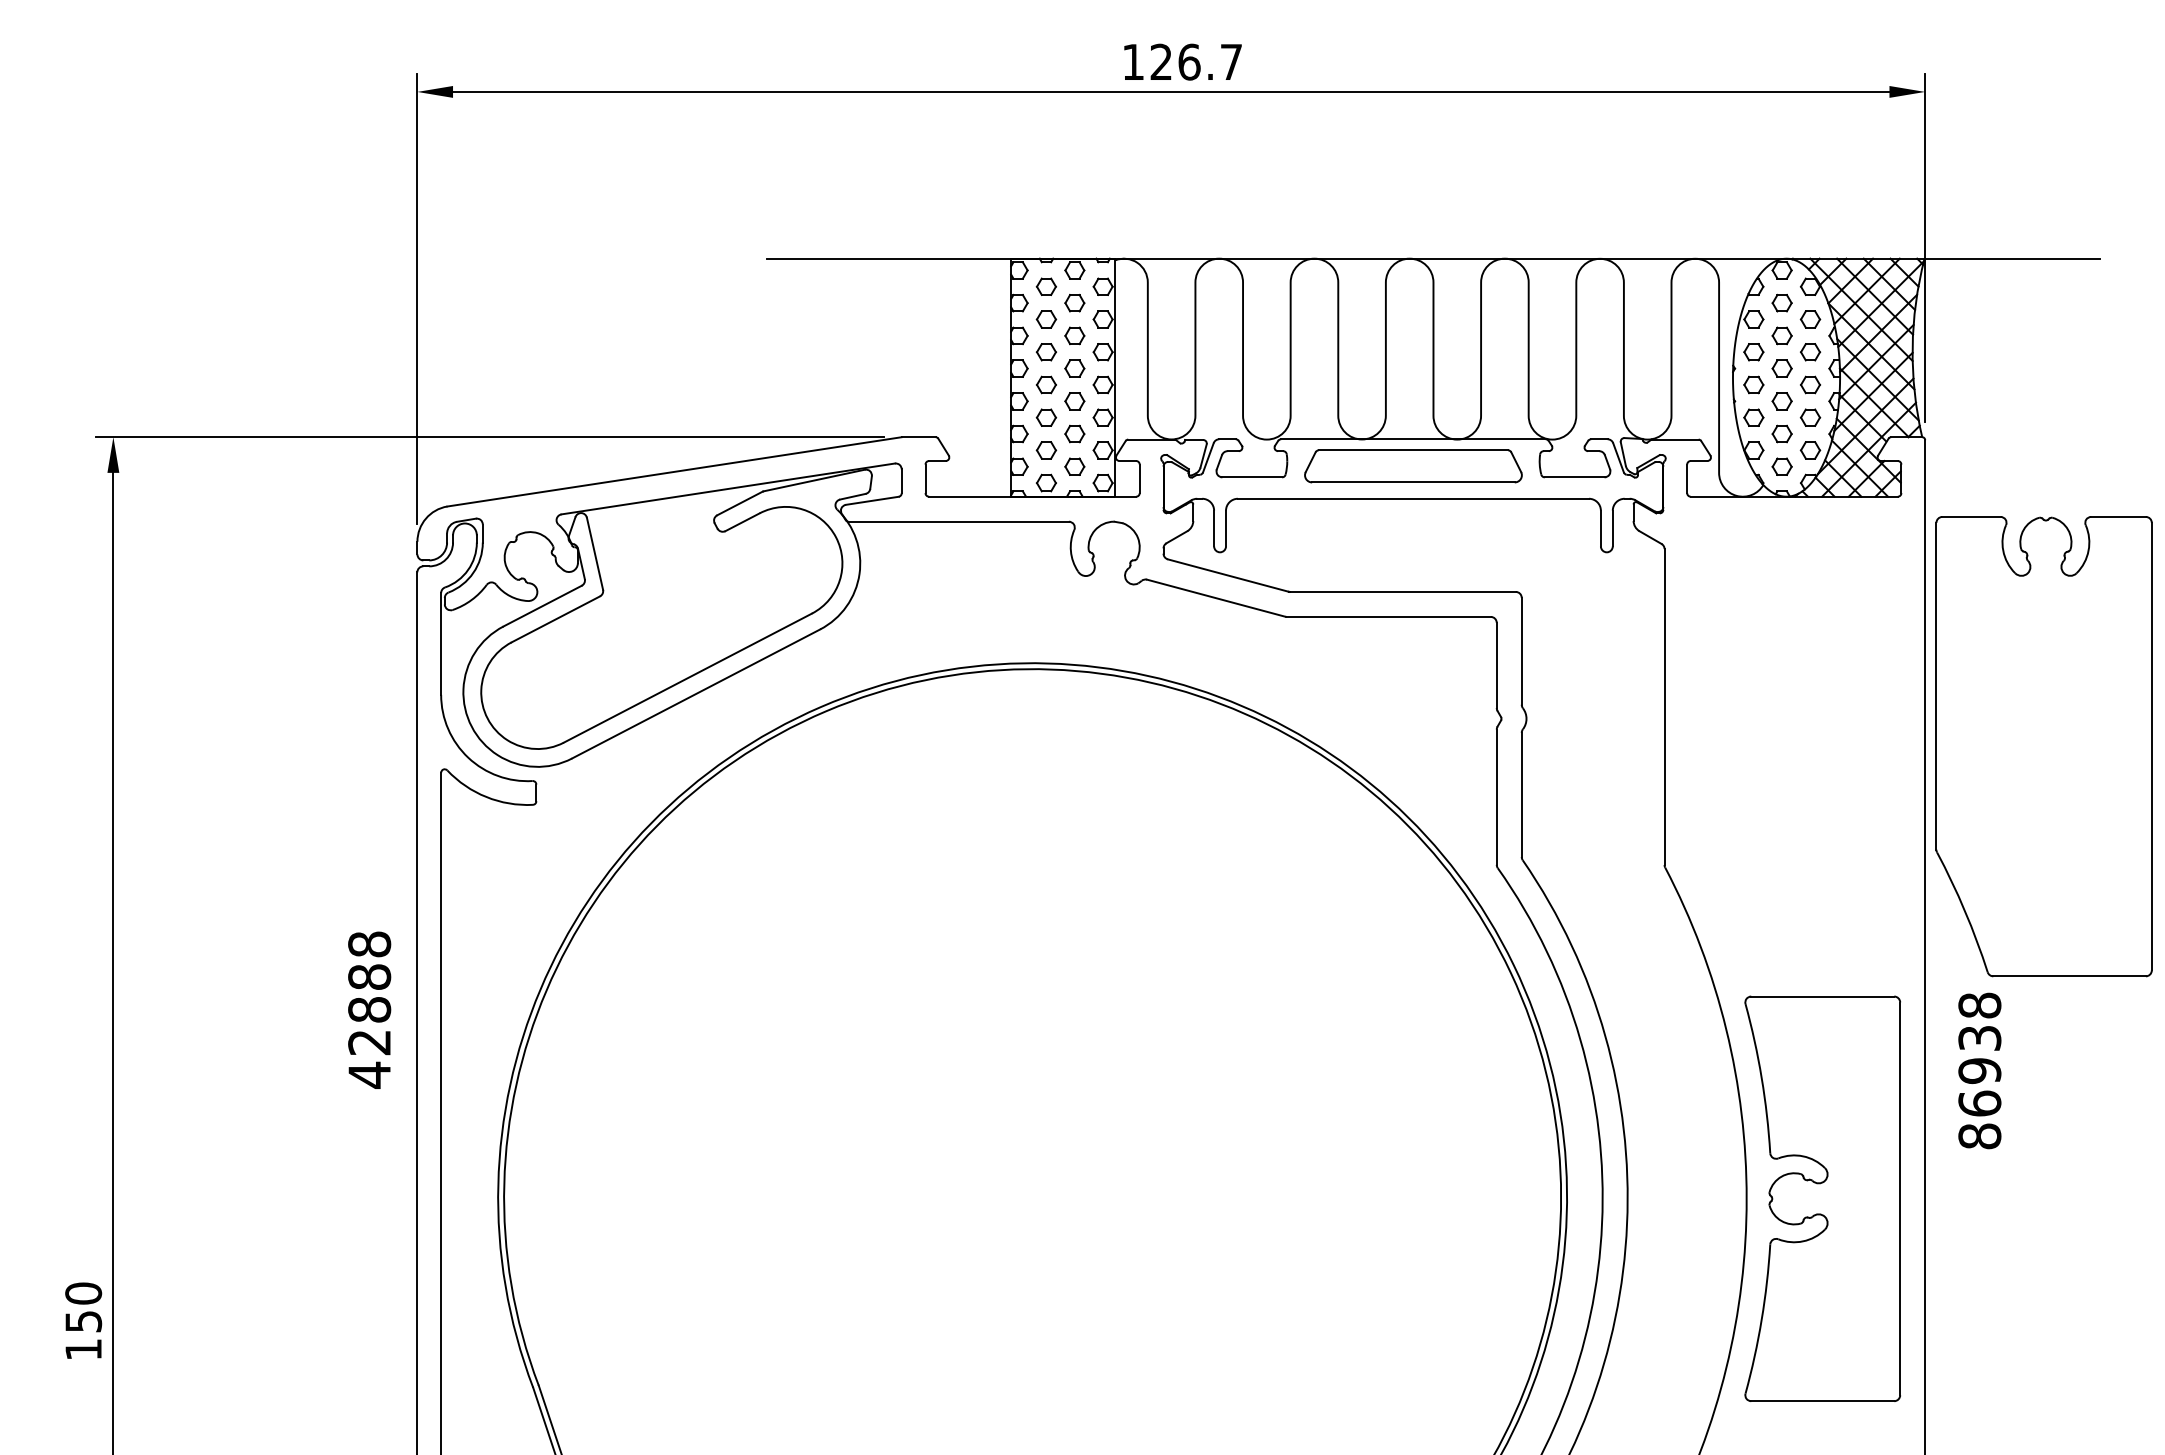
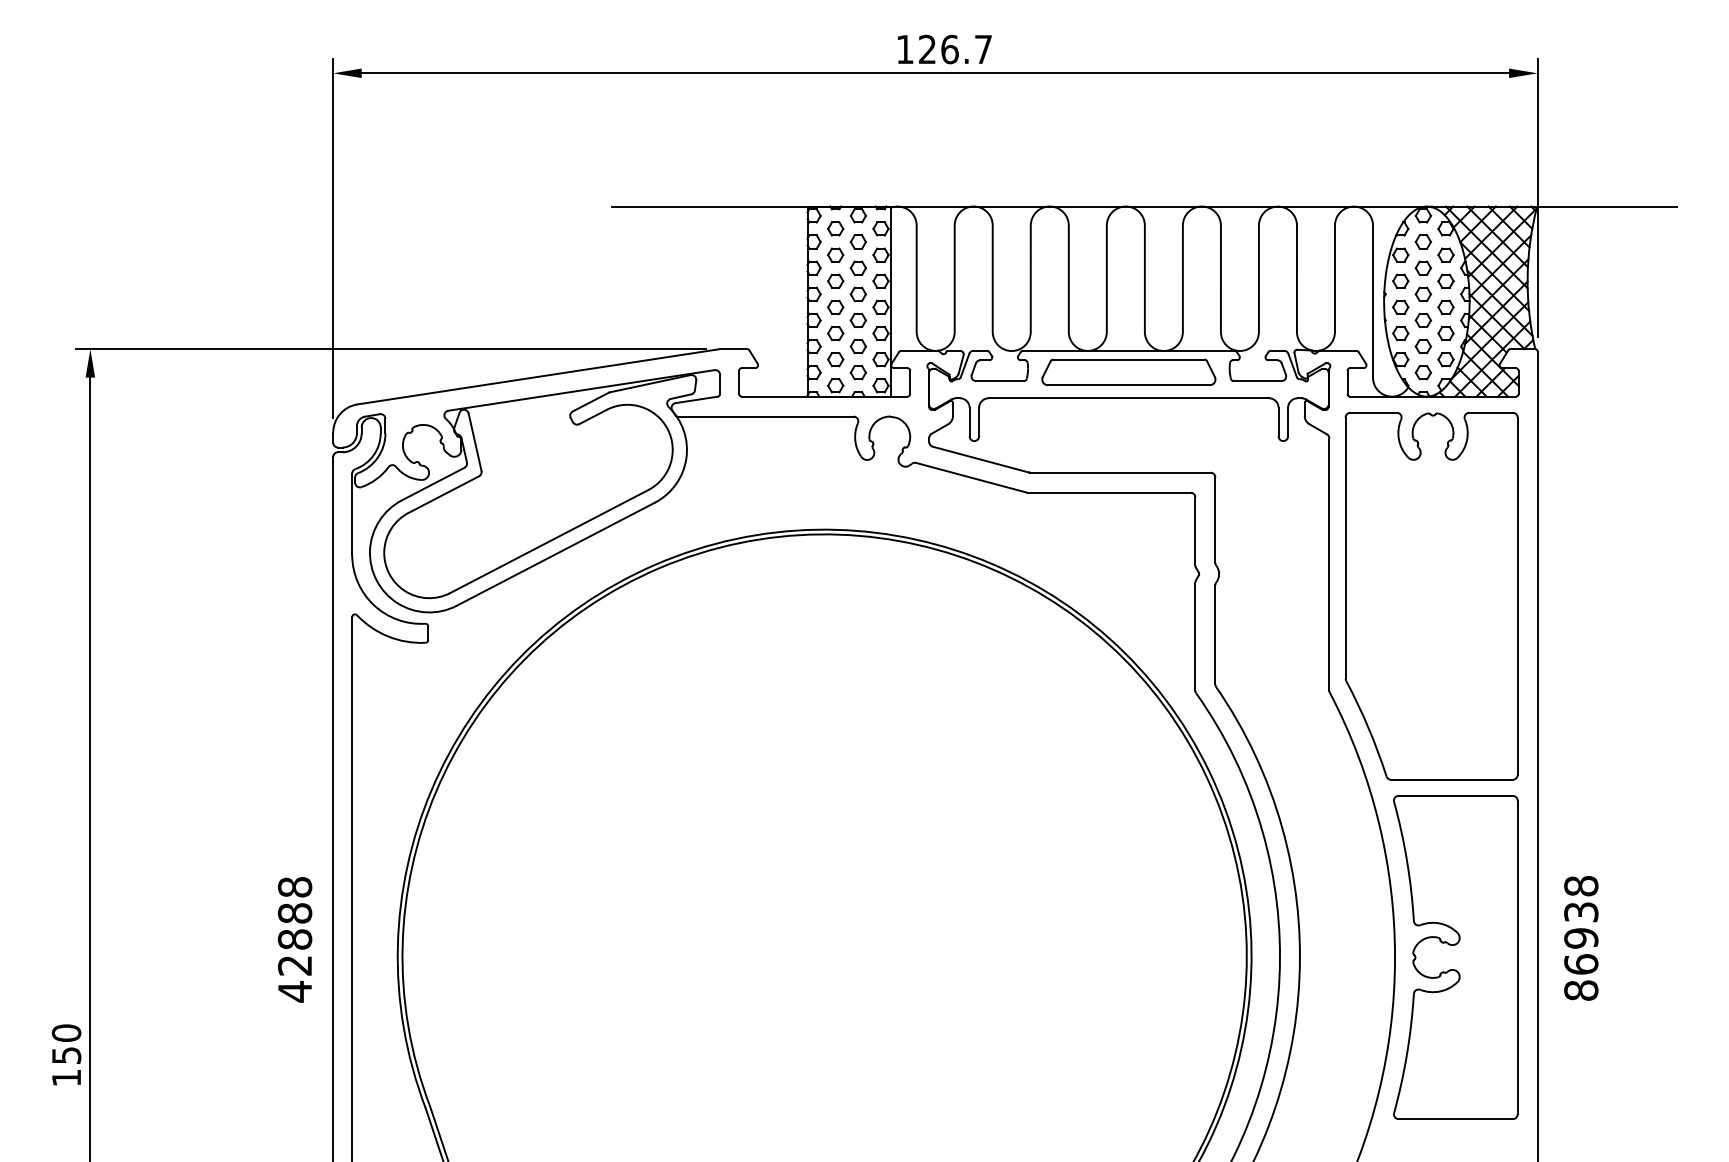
part: (2043, 746) -> (1431, 596), moved
text: (368, 1009) -> (294, 939), moved
text: (1980, 1071) -> (1581, 938), moved

